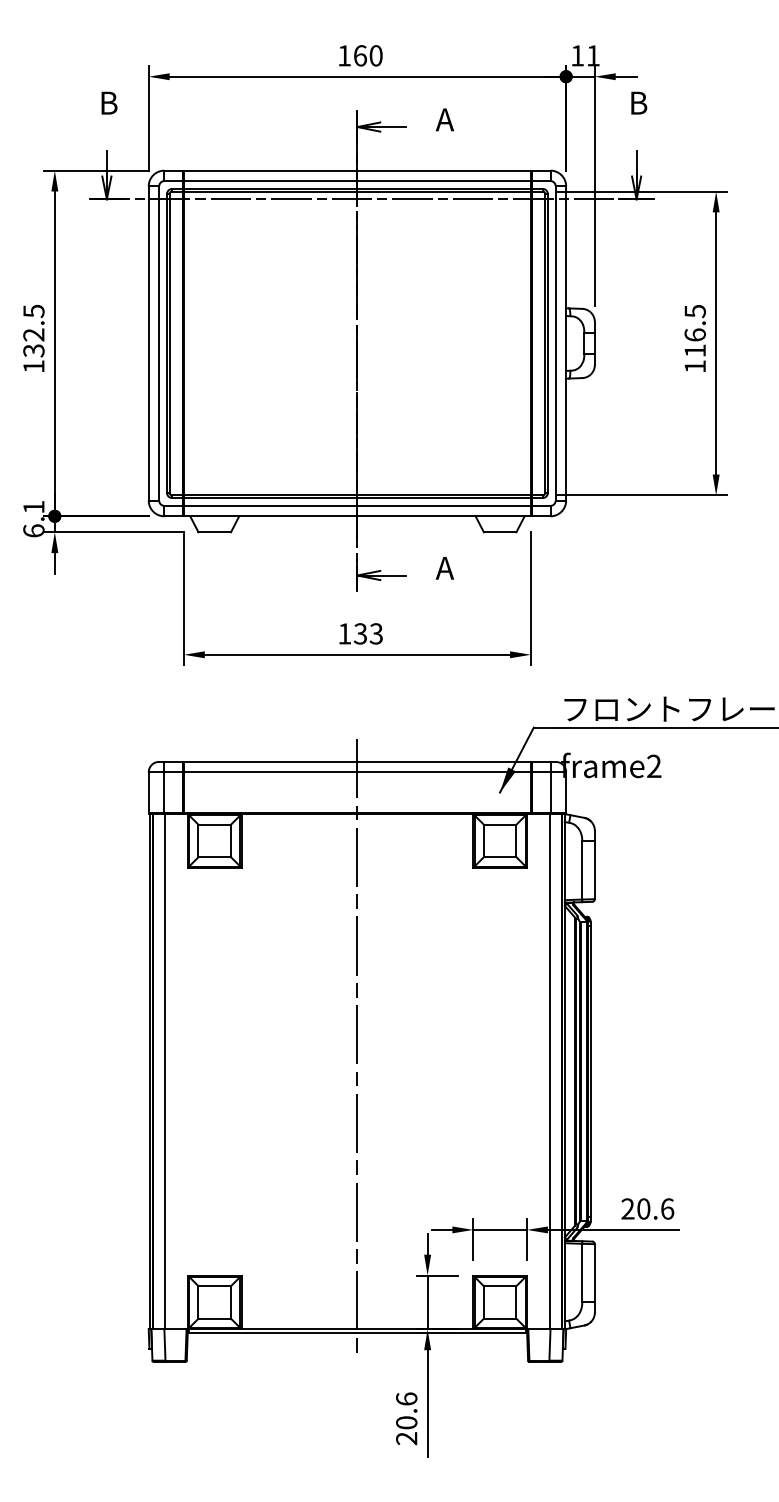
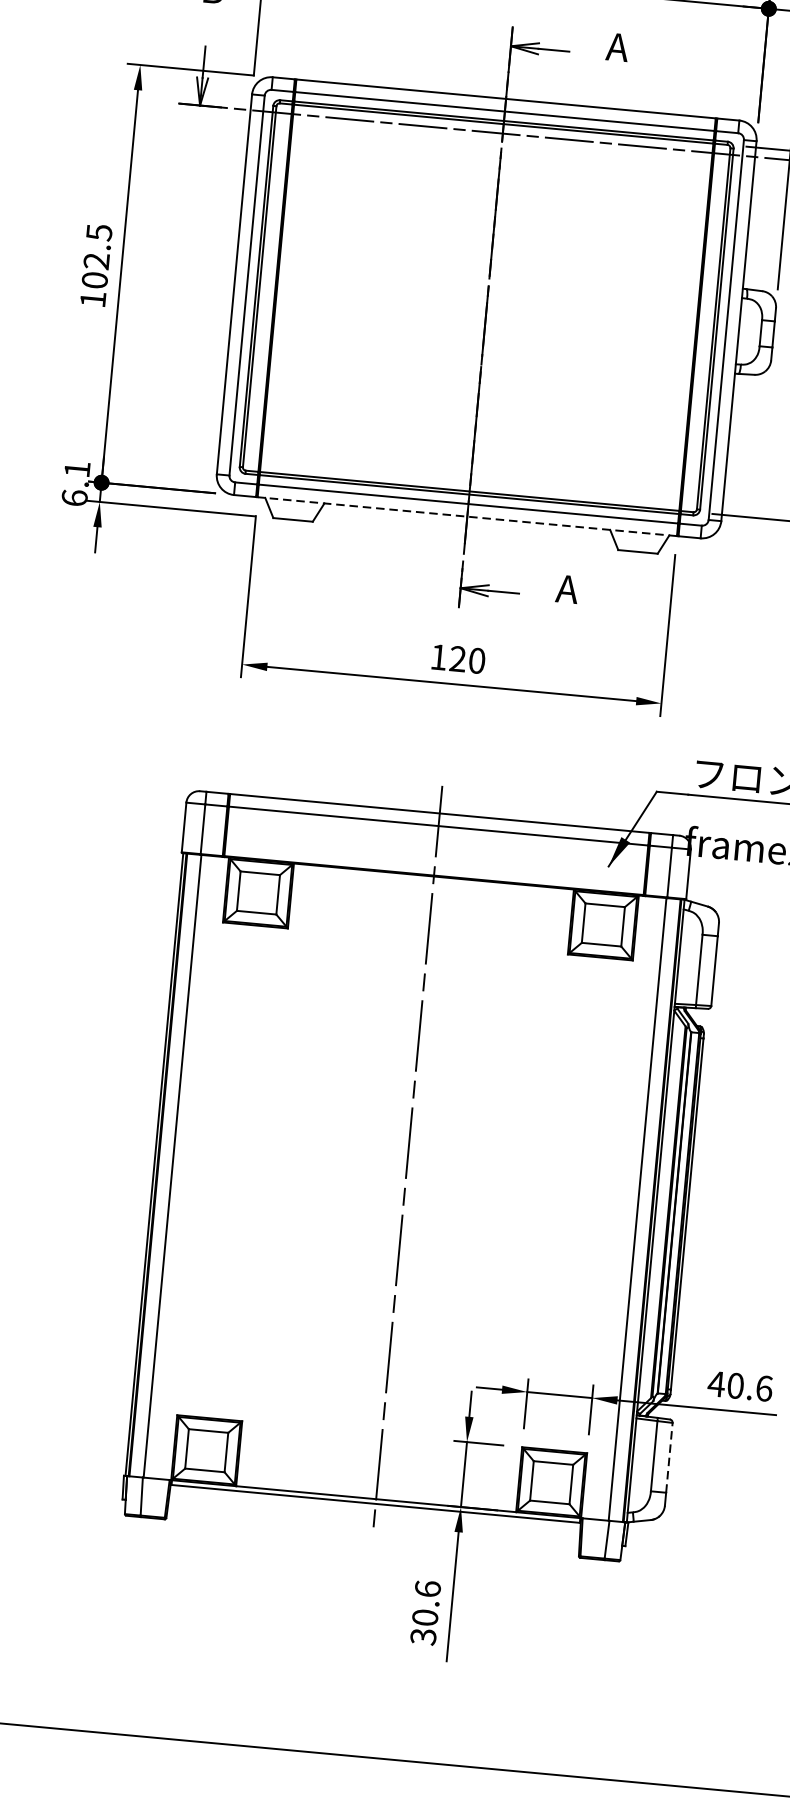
text: (33, 350) -> (94, 279), 132.5 -> 102.5
line: (356, 516) -> (466, 516), solid -> dashed
text: (367, 633) -> (466, 659), 133 -> 120
text: (627, 1208) -> (716, 1383), 20.6 -> 40.6
line: (594, 1273) -> (668, 1458), solid -> dashed
text: (406, 1438) -> (423, 1636), 20.6 -> 30.6

